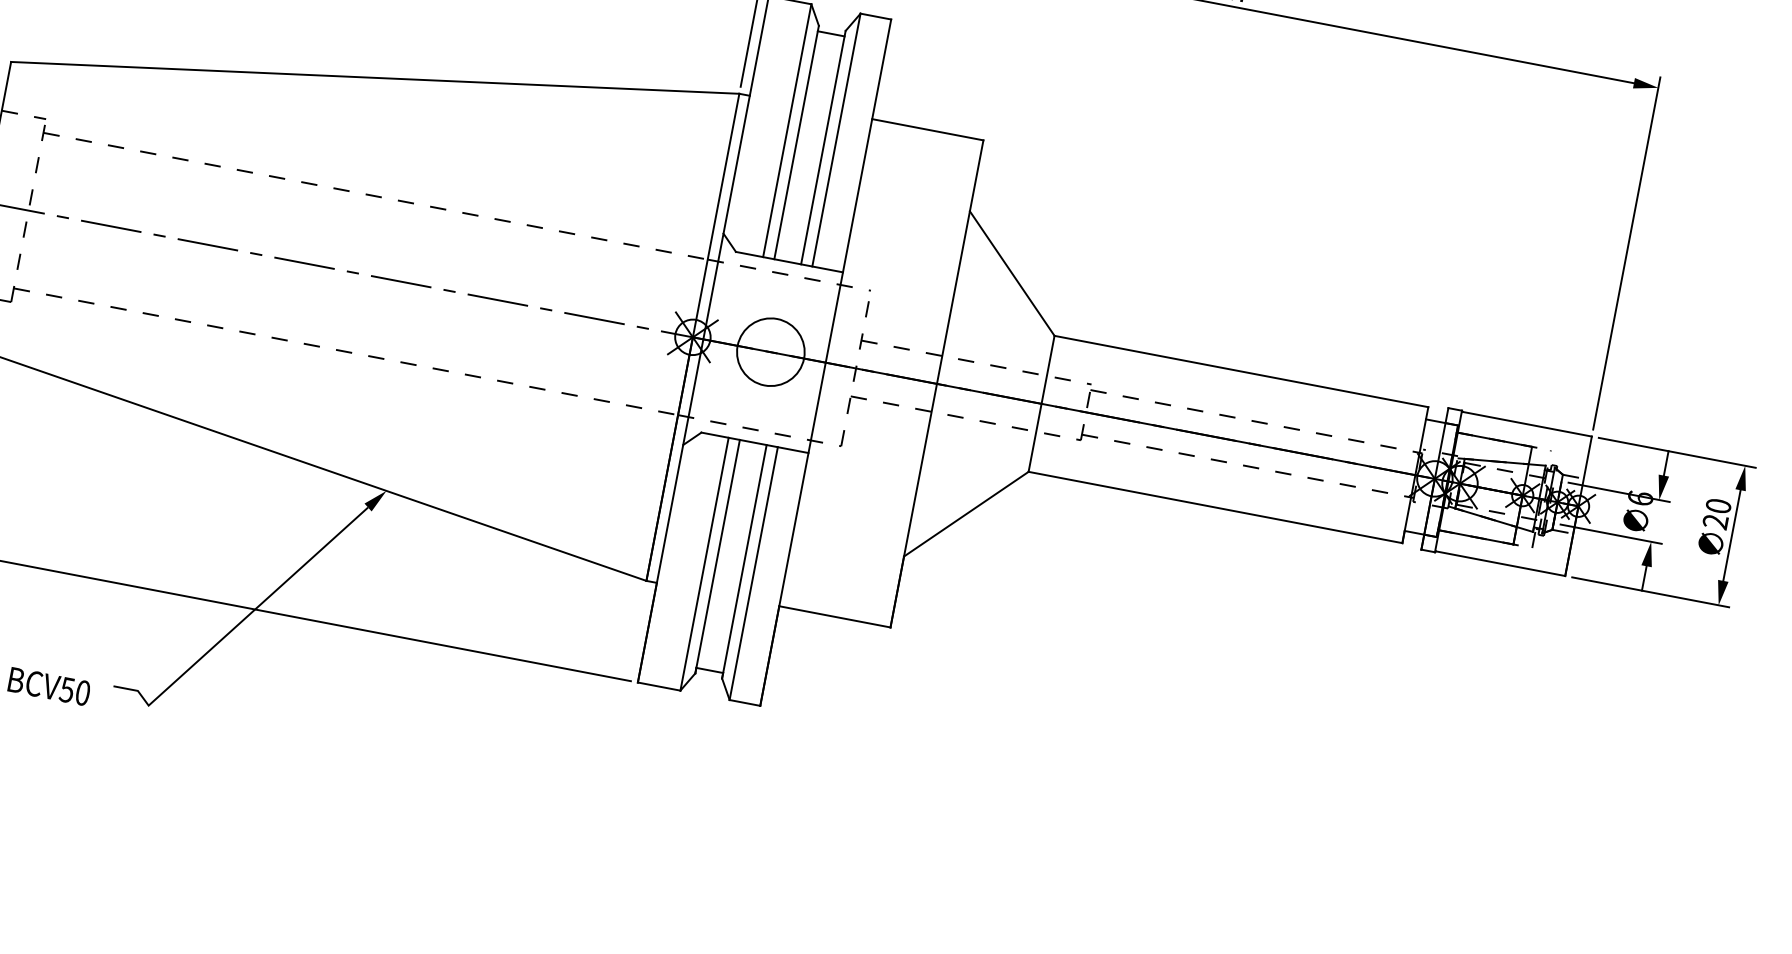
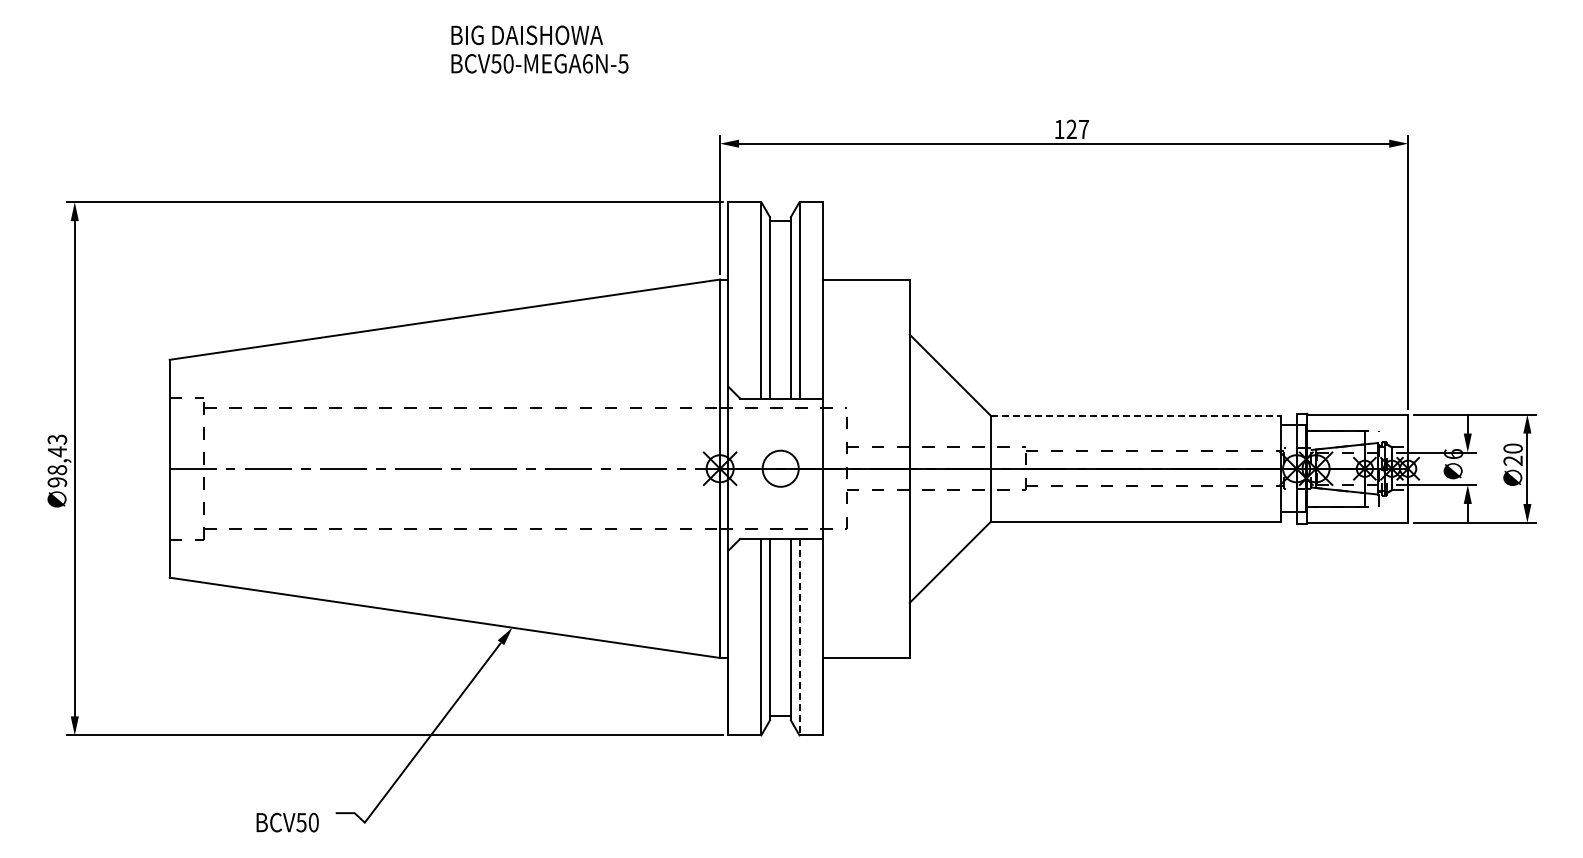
circle: (770, 351) -> (780, 468), size x0.7
line: (1241, 371) -> (1136, 415), solid -> dashed
line: (753, 574) -> (799, 637), solid -> dashed

